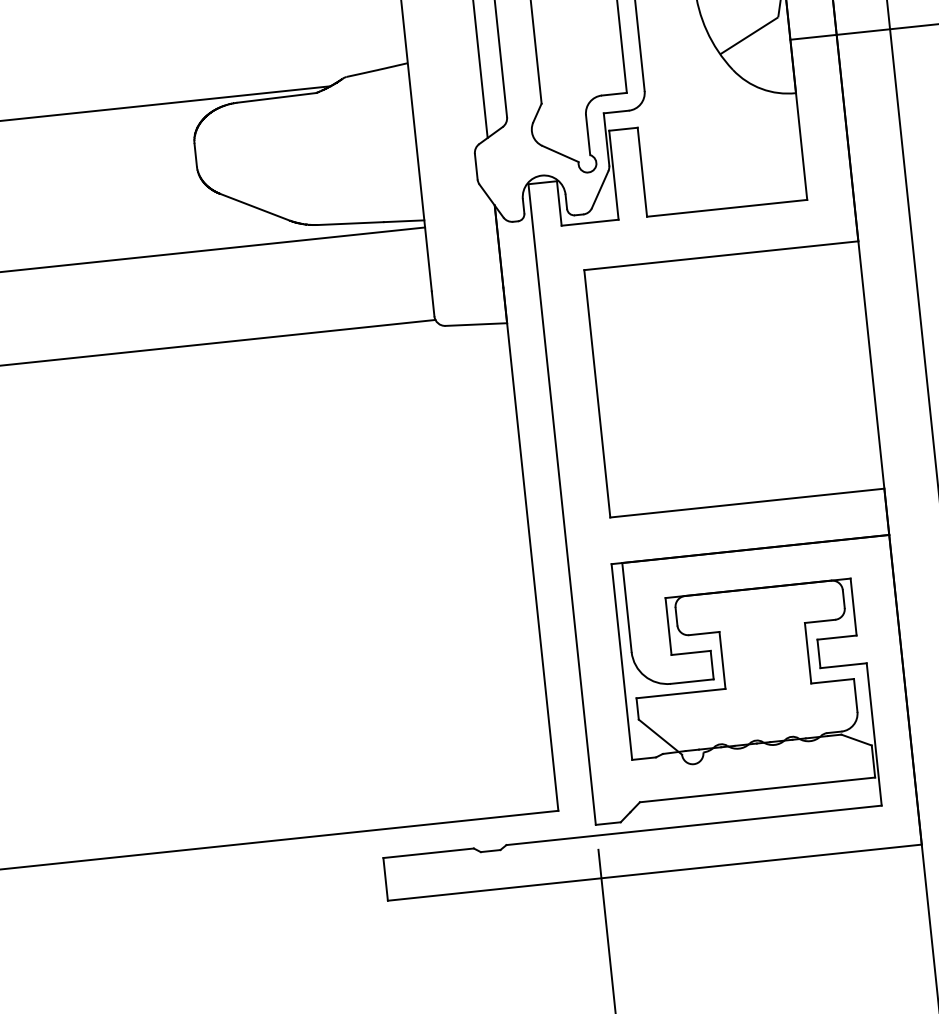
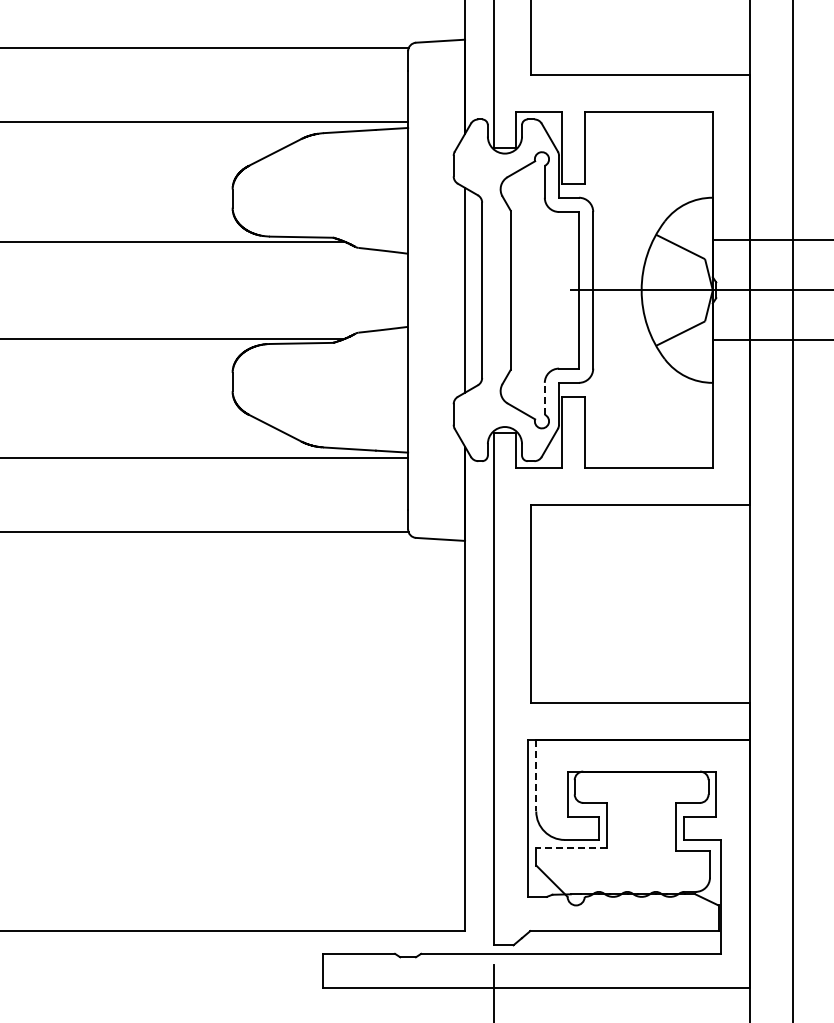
line: (587, 134) -> (544, 398), solid -> dashed
line: (627, 607) -> (536, 775), solid -> dashed
line: (680, 693) -> (571, 848), solid -> dashed

